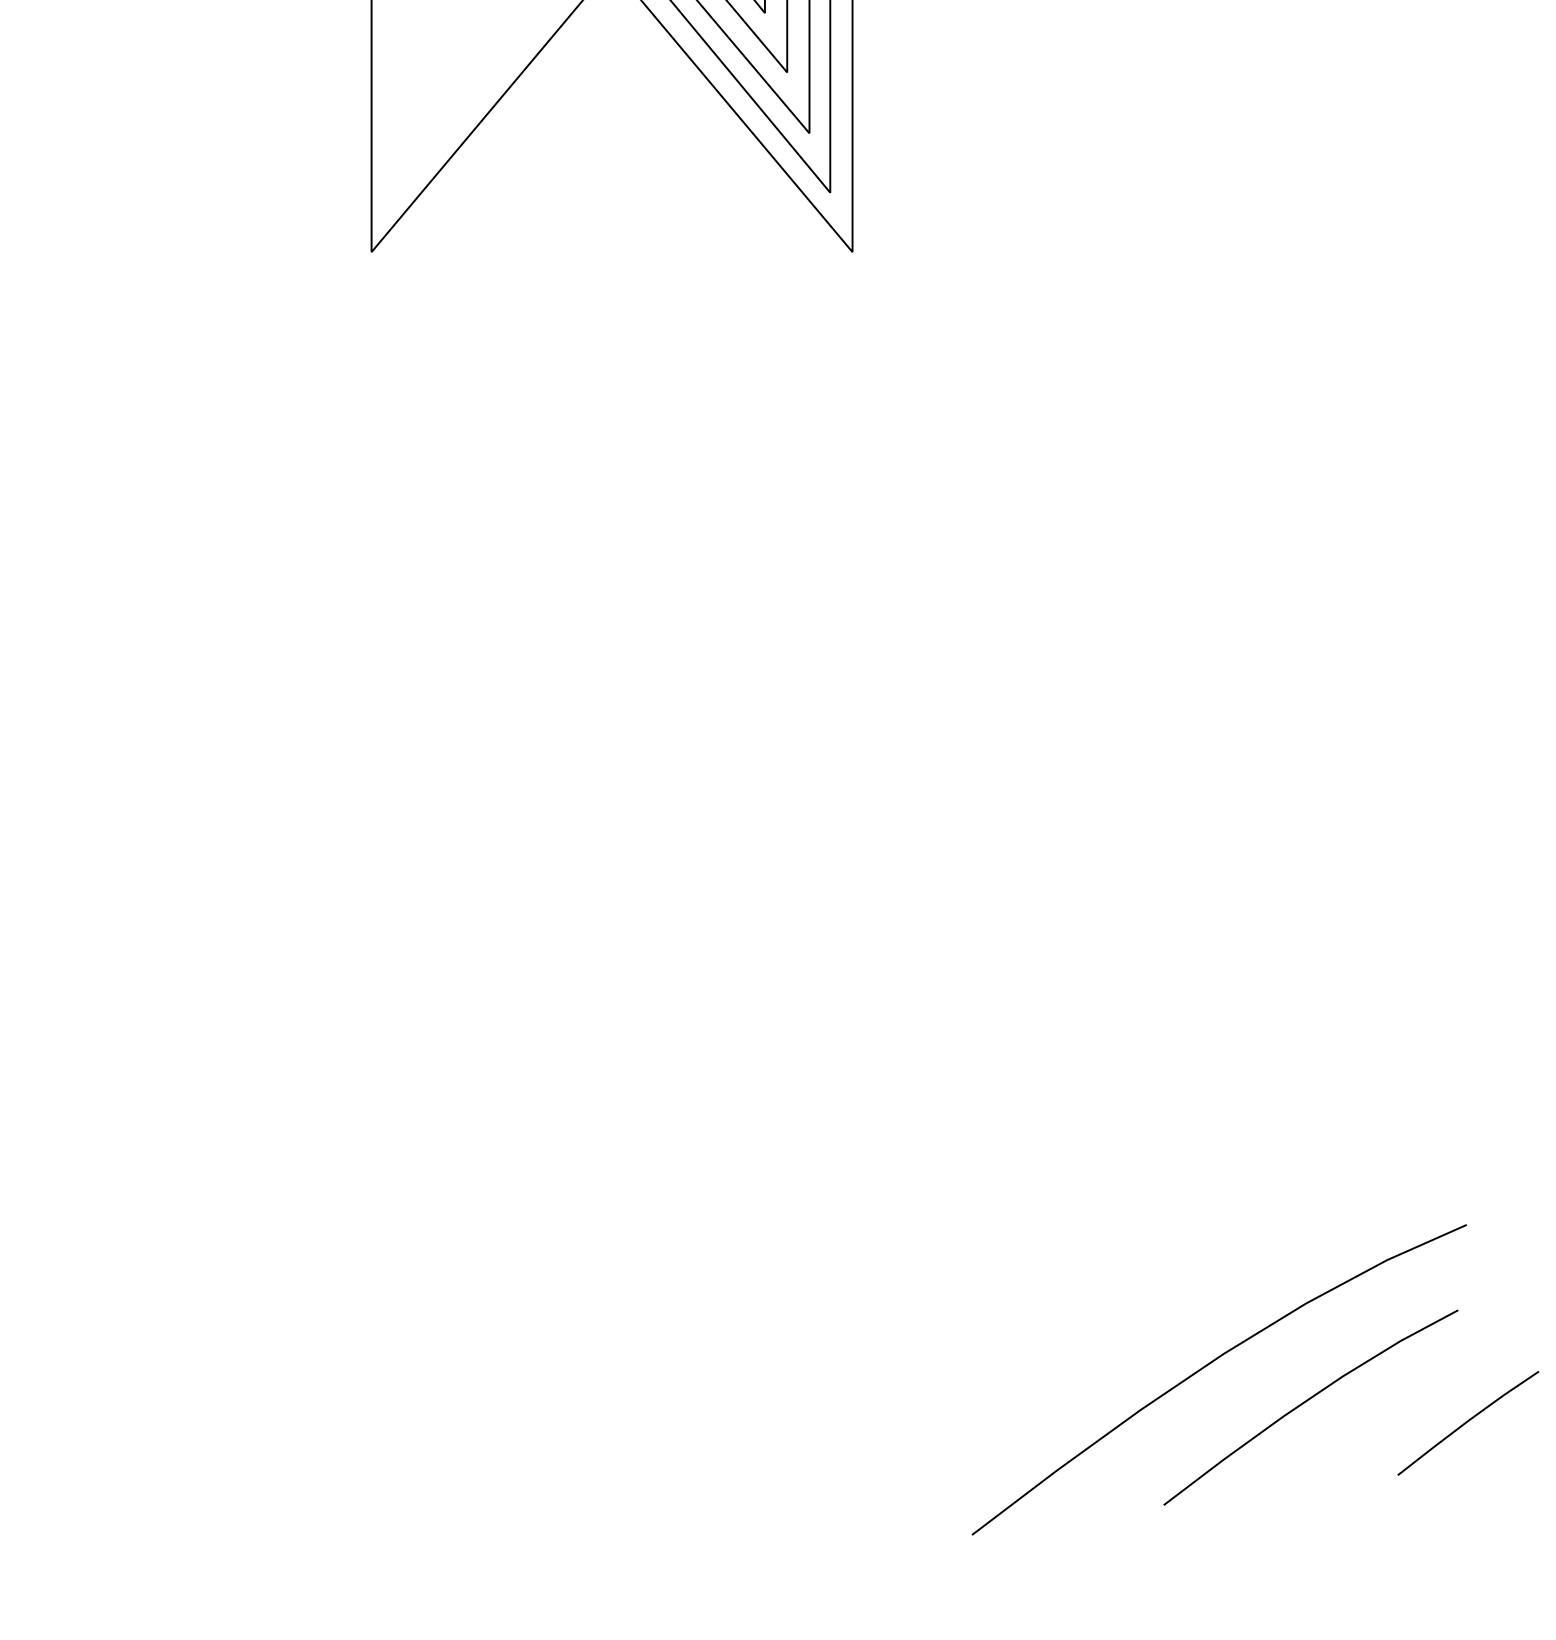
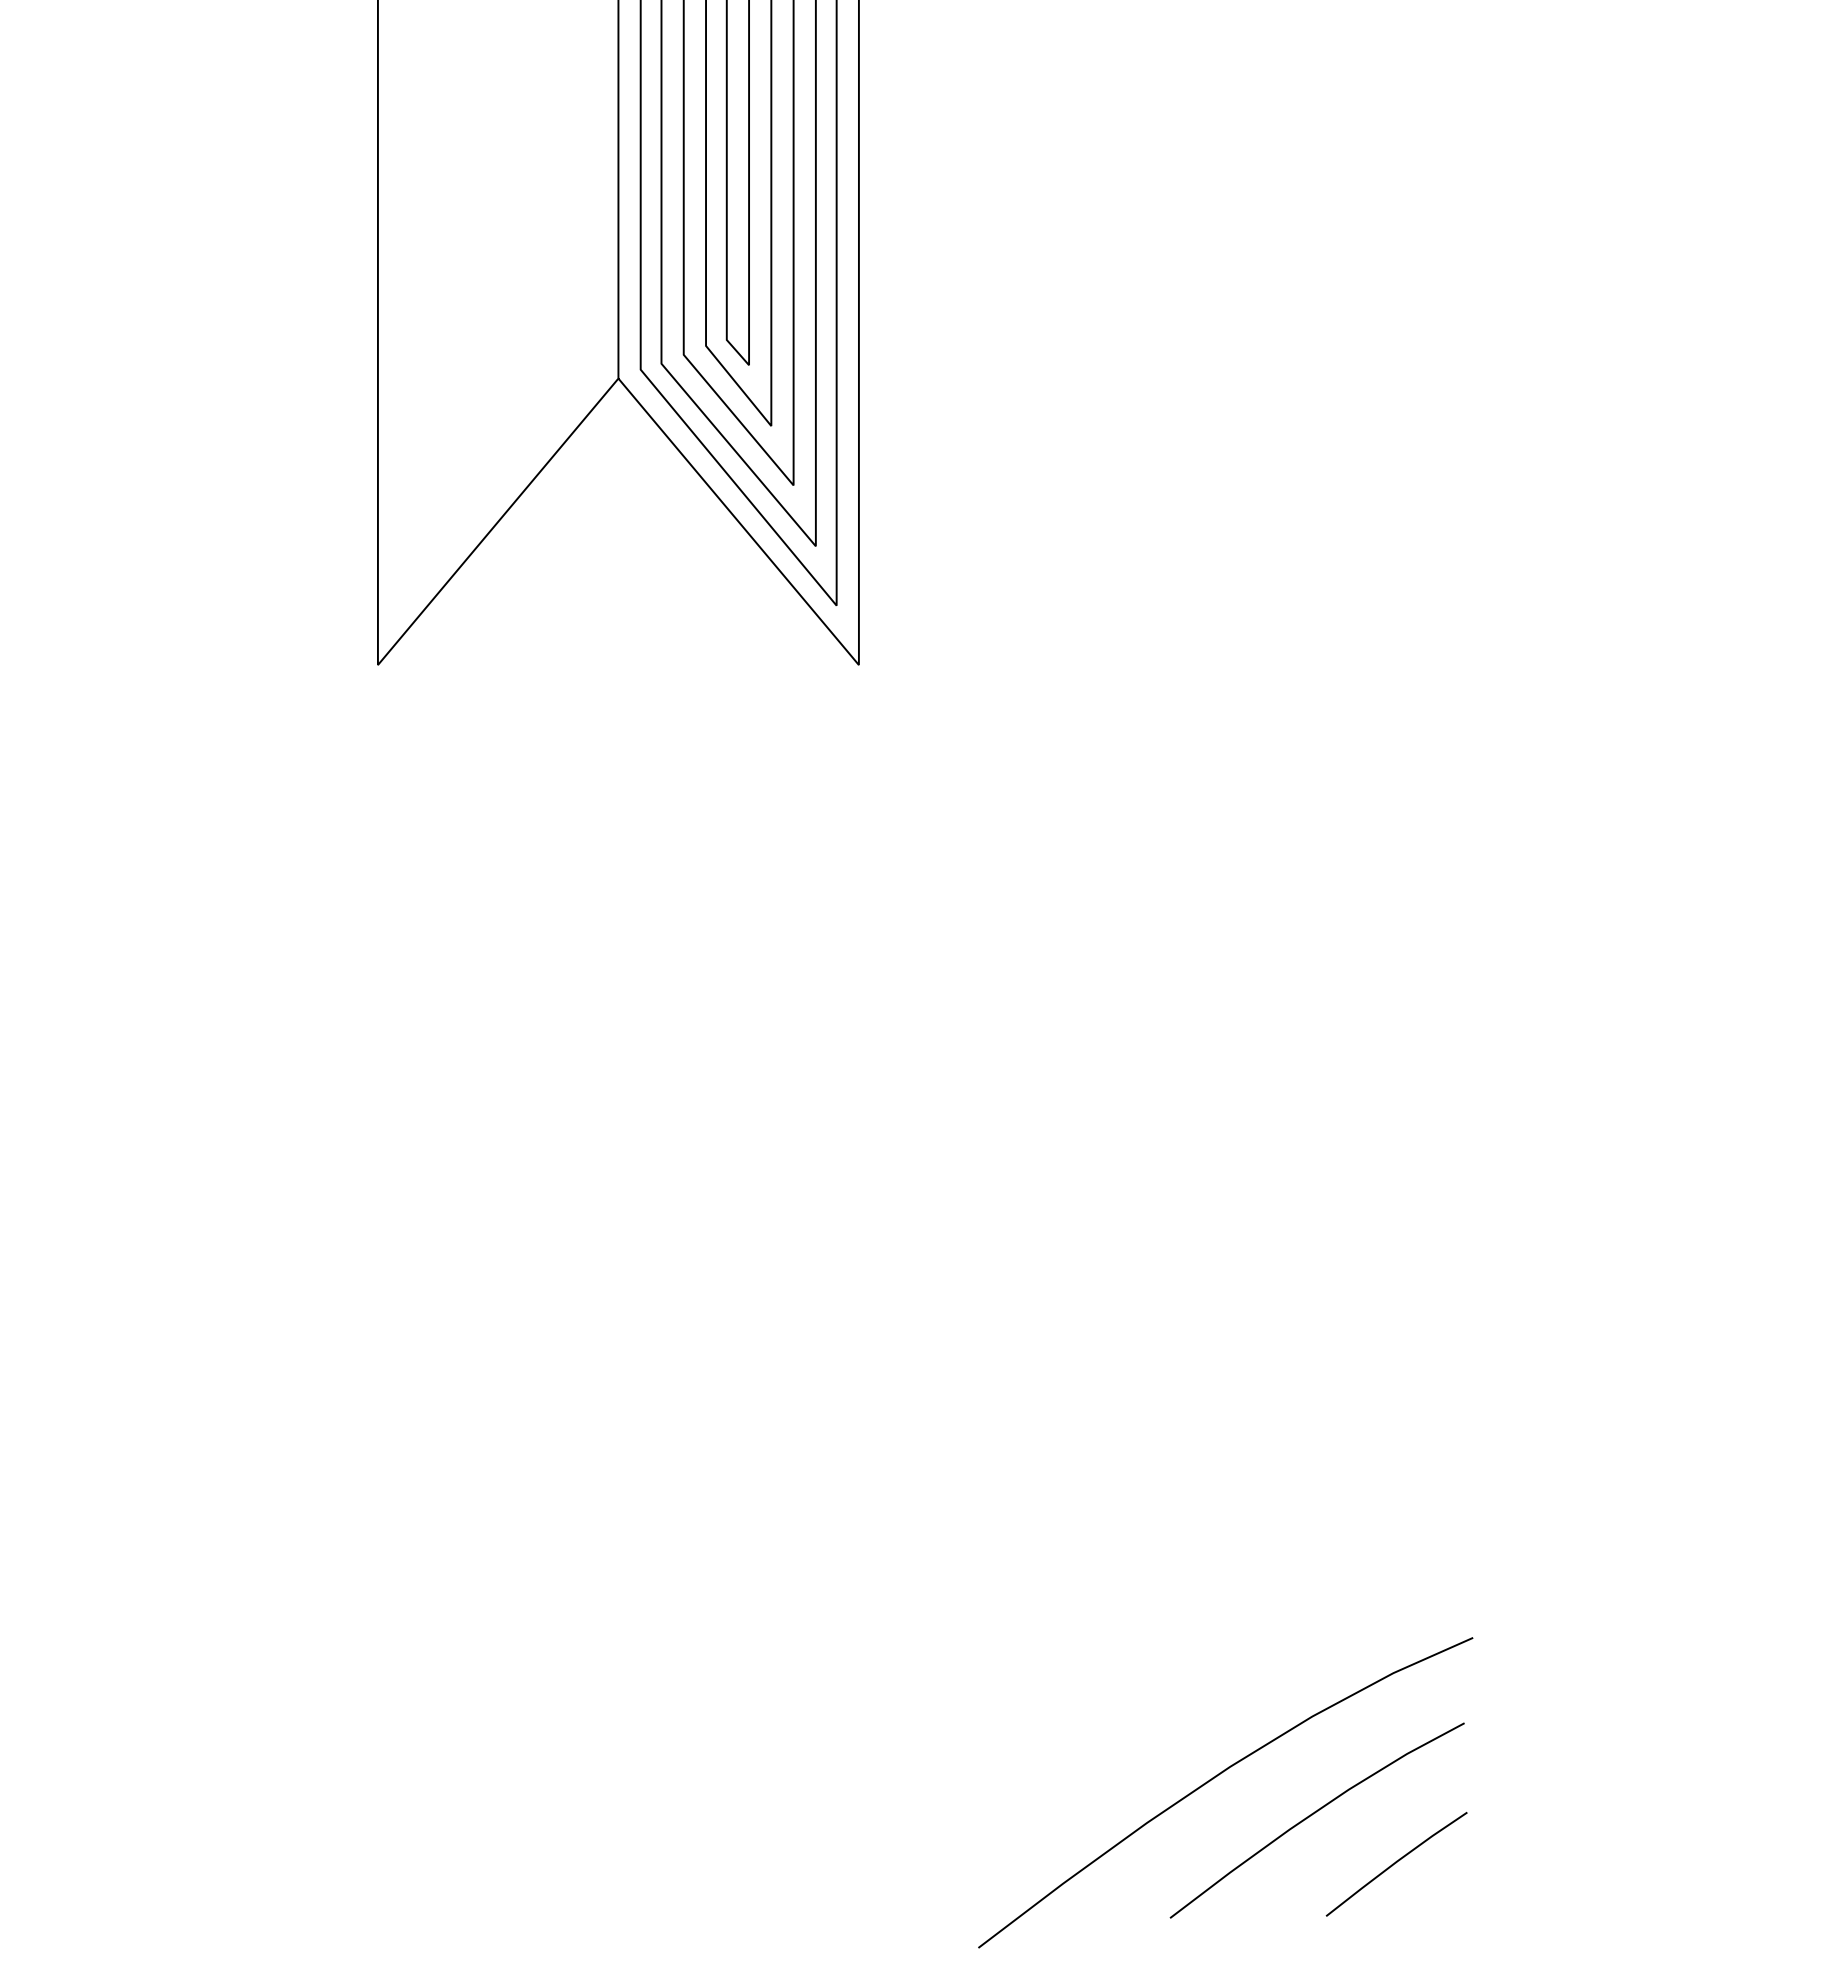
line: (1468, 1422) -> (1396, 1863), moved

